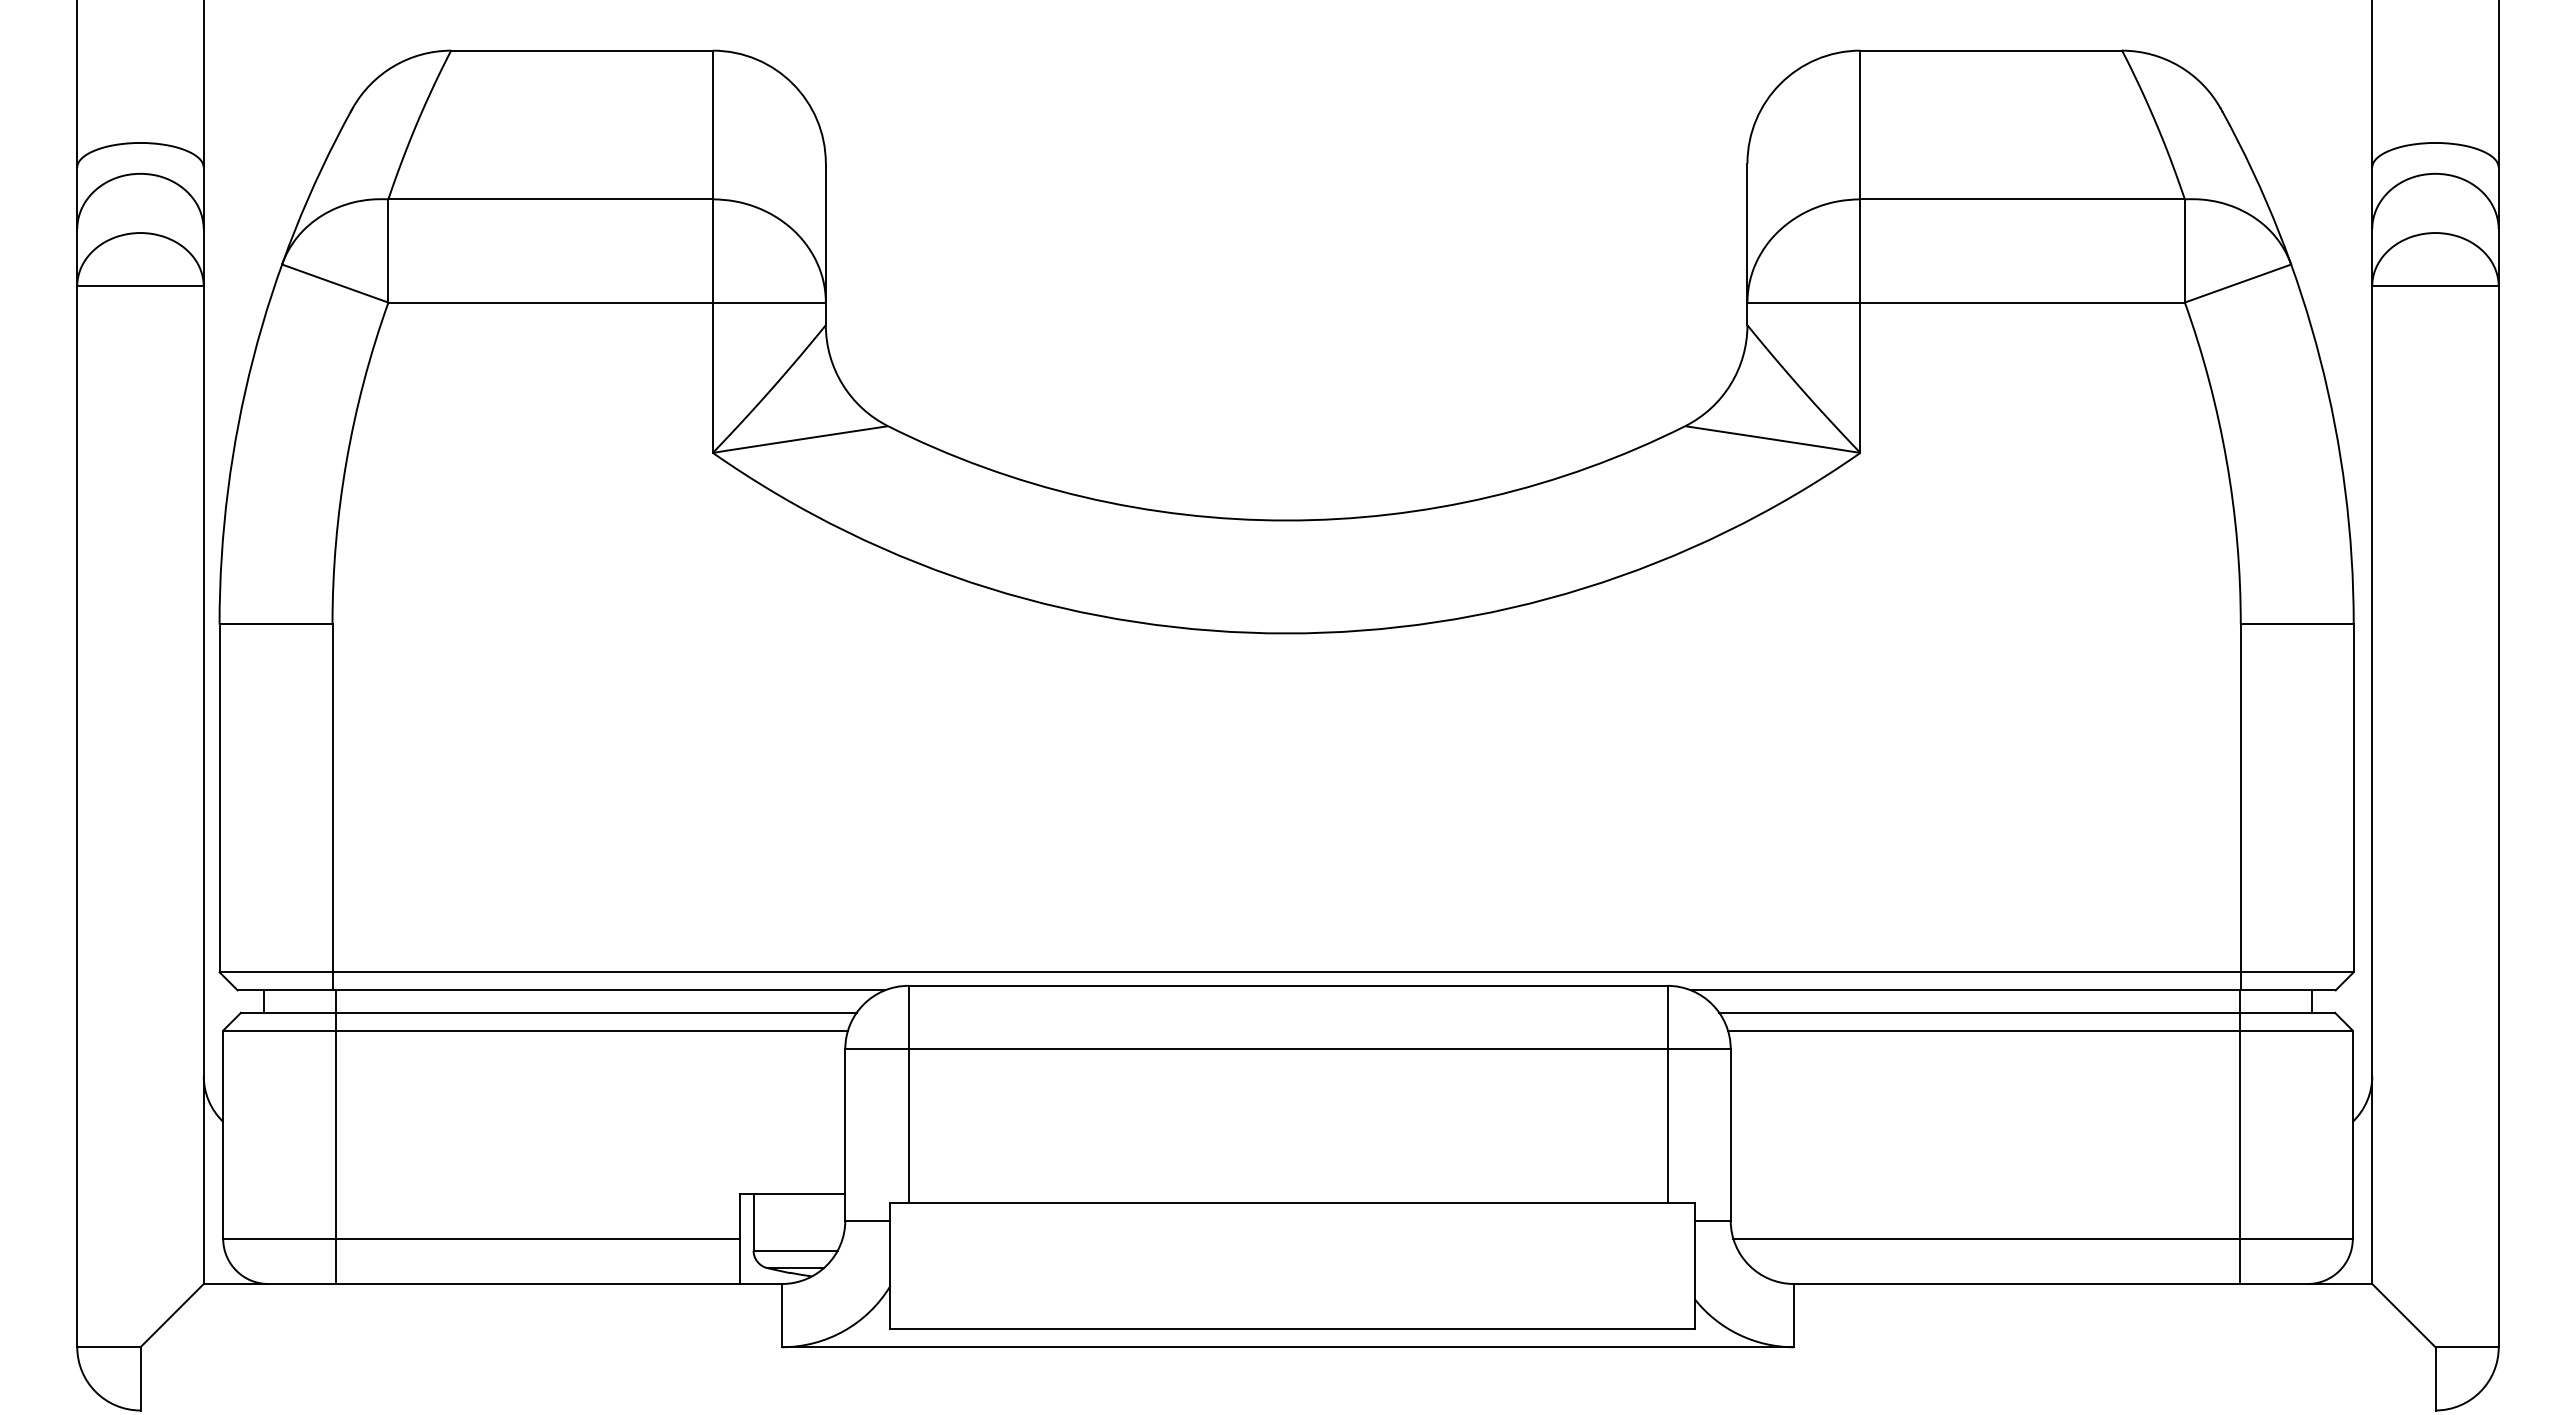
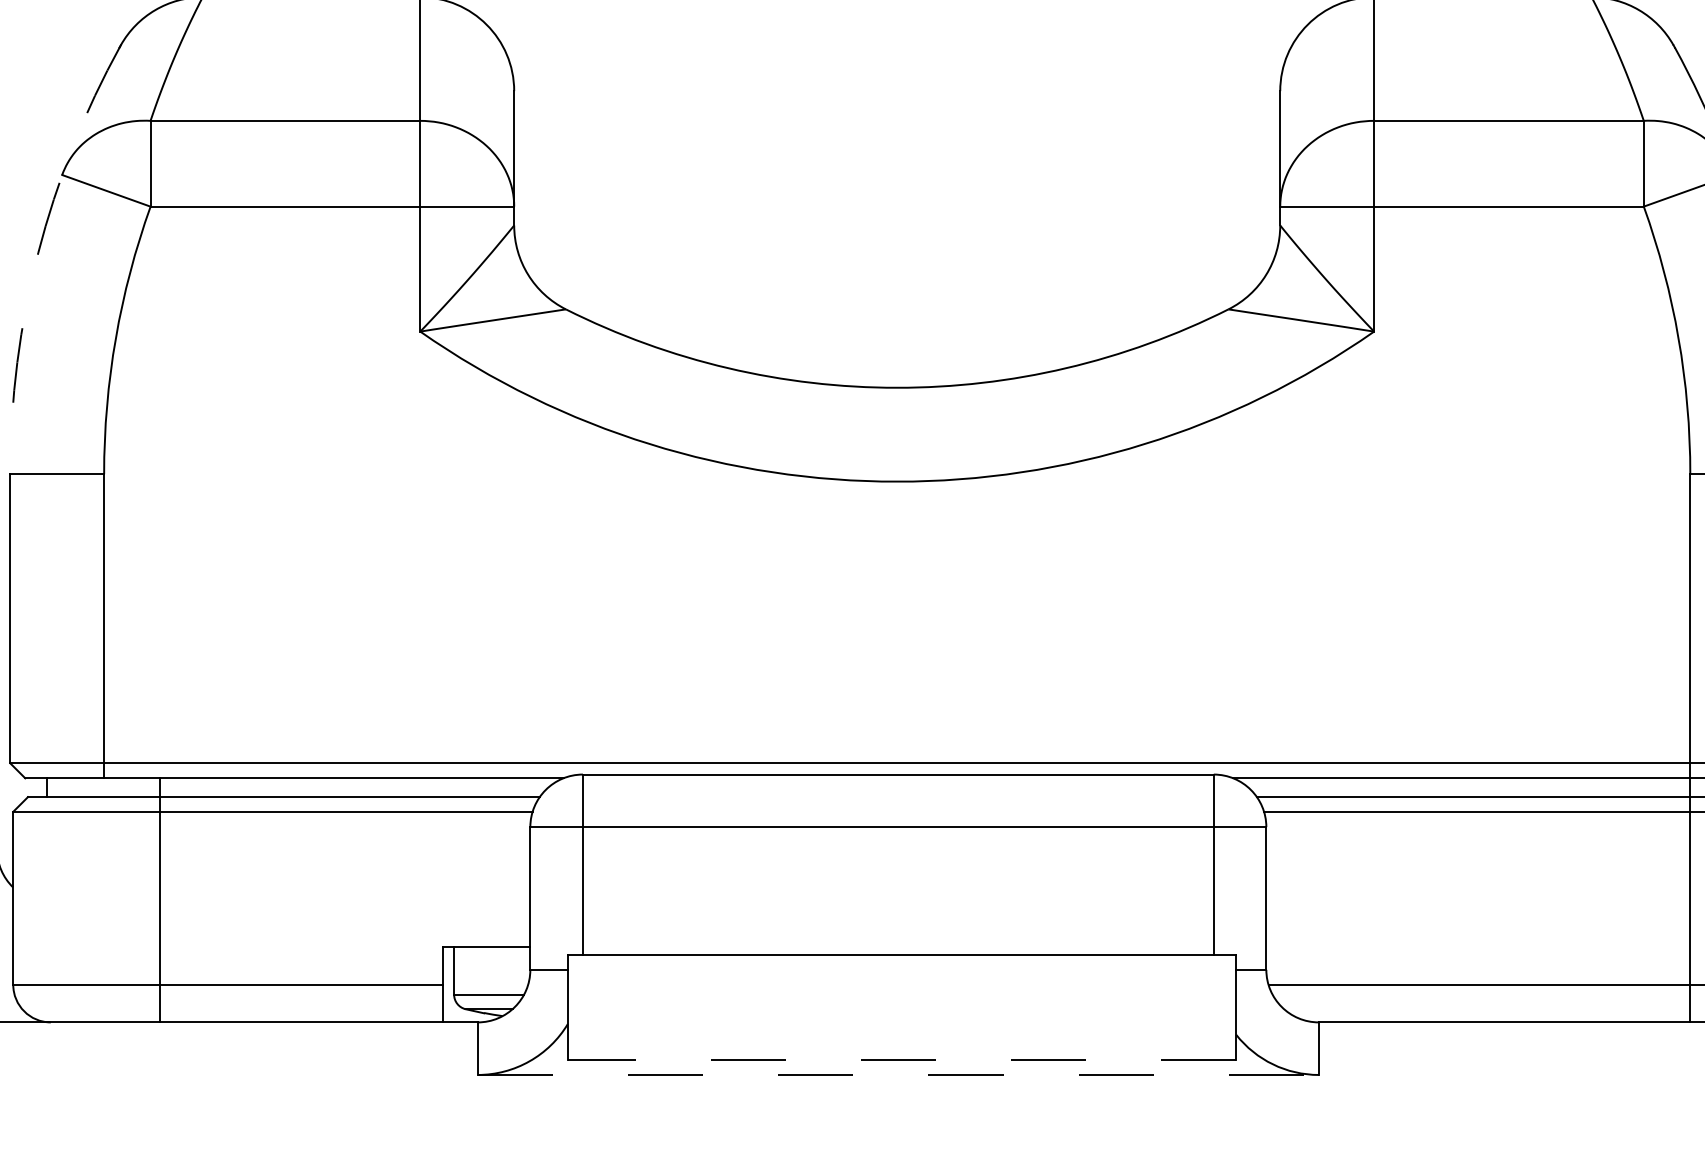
arc: (253, 358) -> (38, 253), solid -> dashed
line: (336, 1137) -> (159, 900), moved
line: (1292, 1329) -> (902, 1060), solid -> dashed
line: (1288, 1347) -> (898, 1075), solid -> dashed

